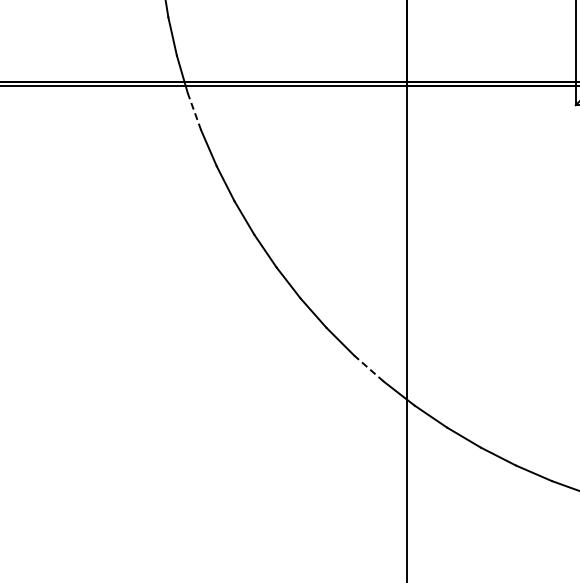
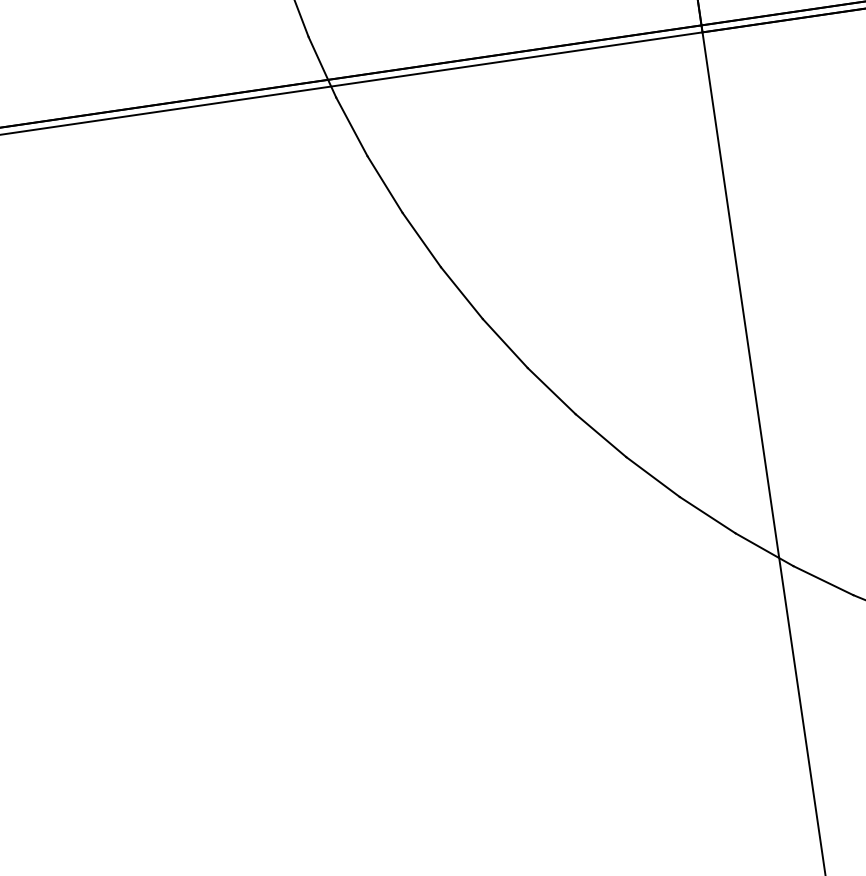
line: (194, 111) -> (351, 126), dashed -> solid
line: (369, 368) -> (708, 514), dashed -> solid

